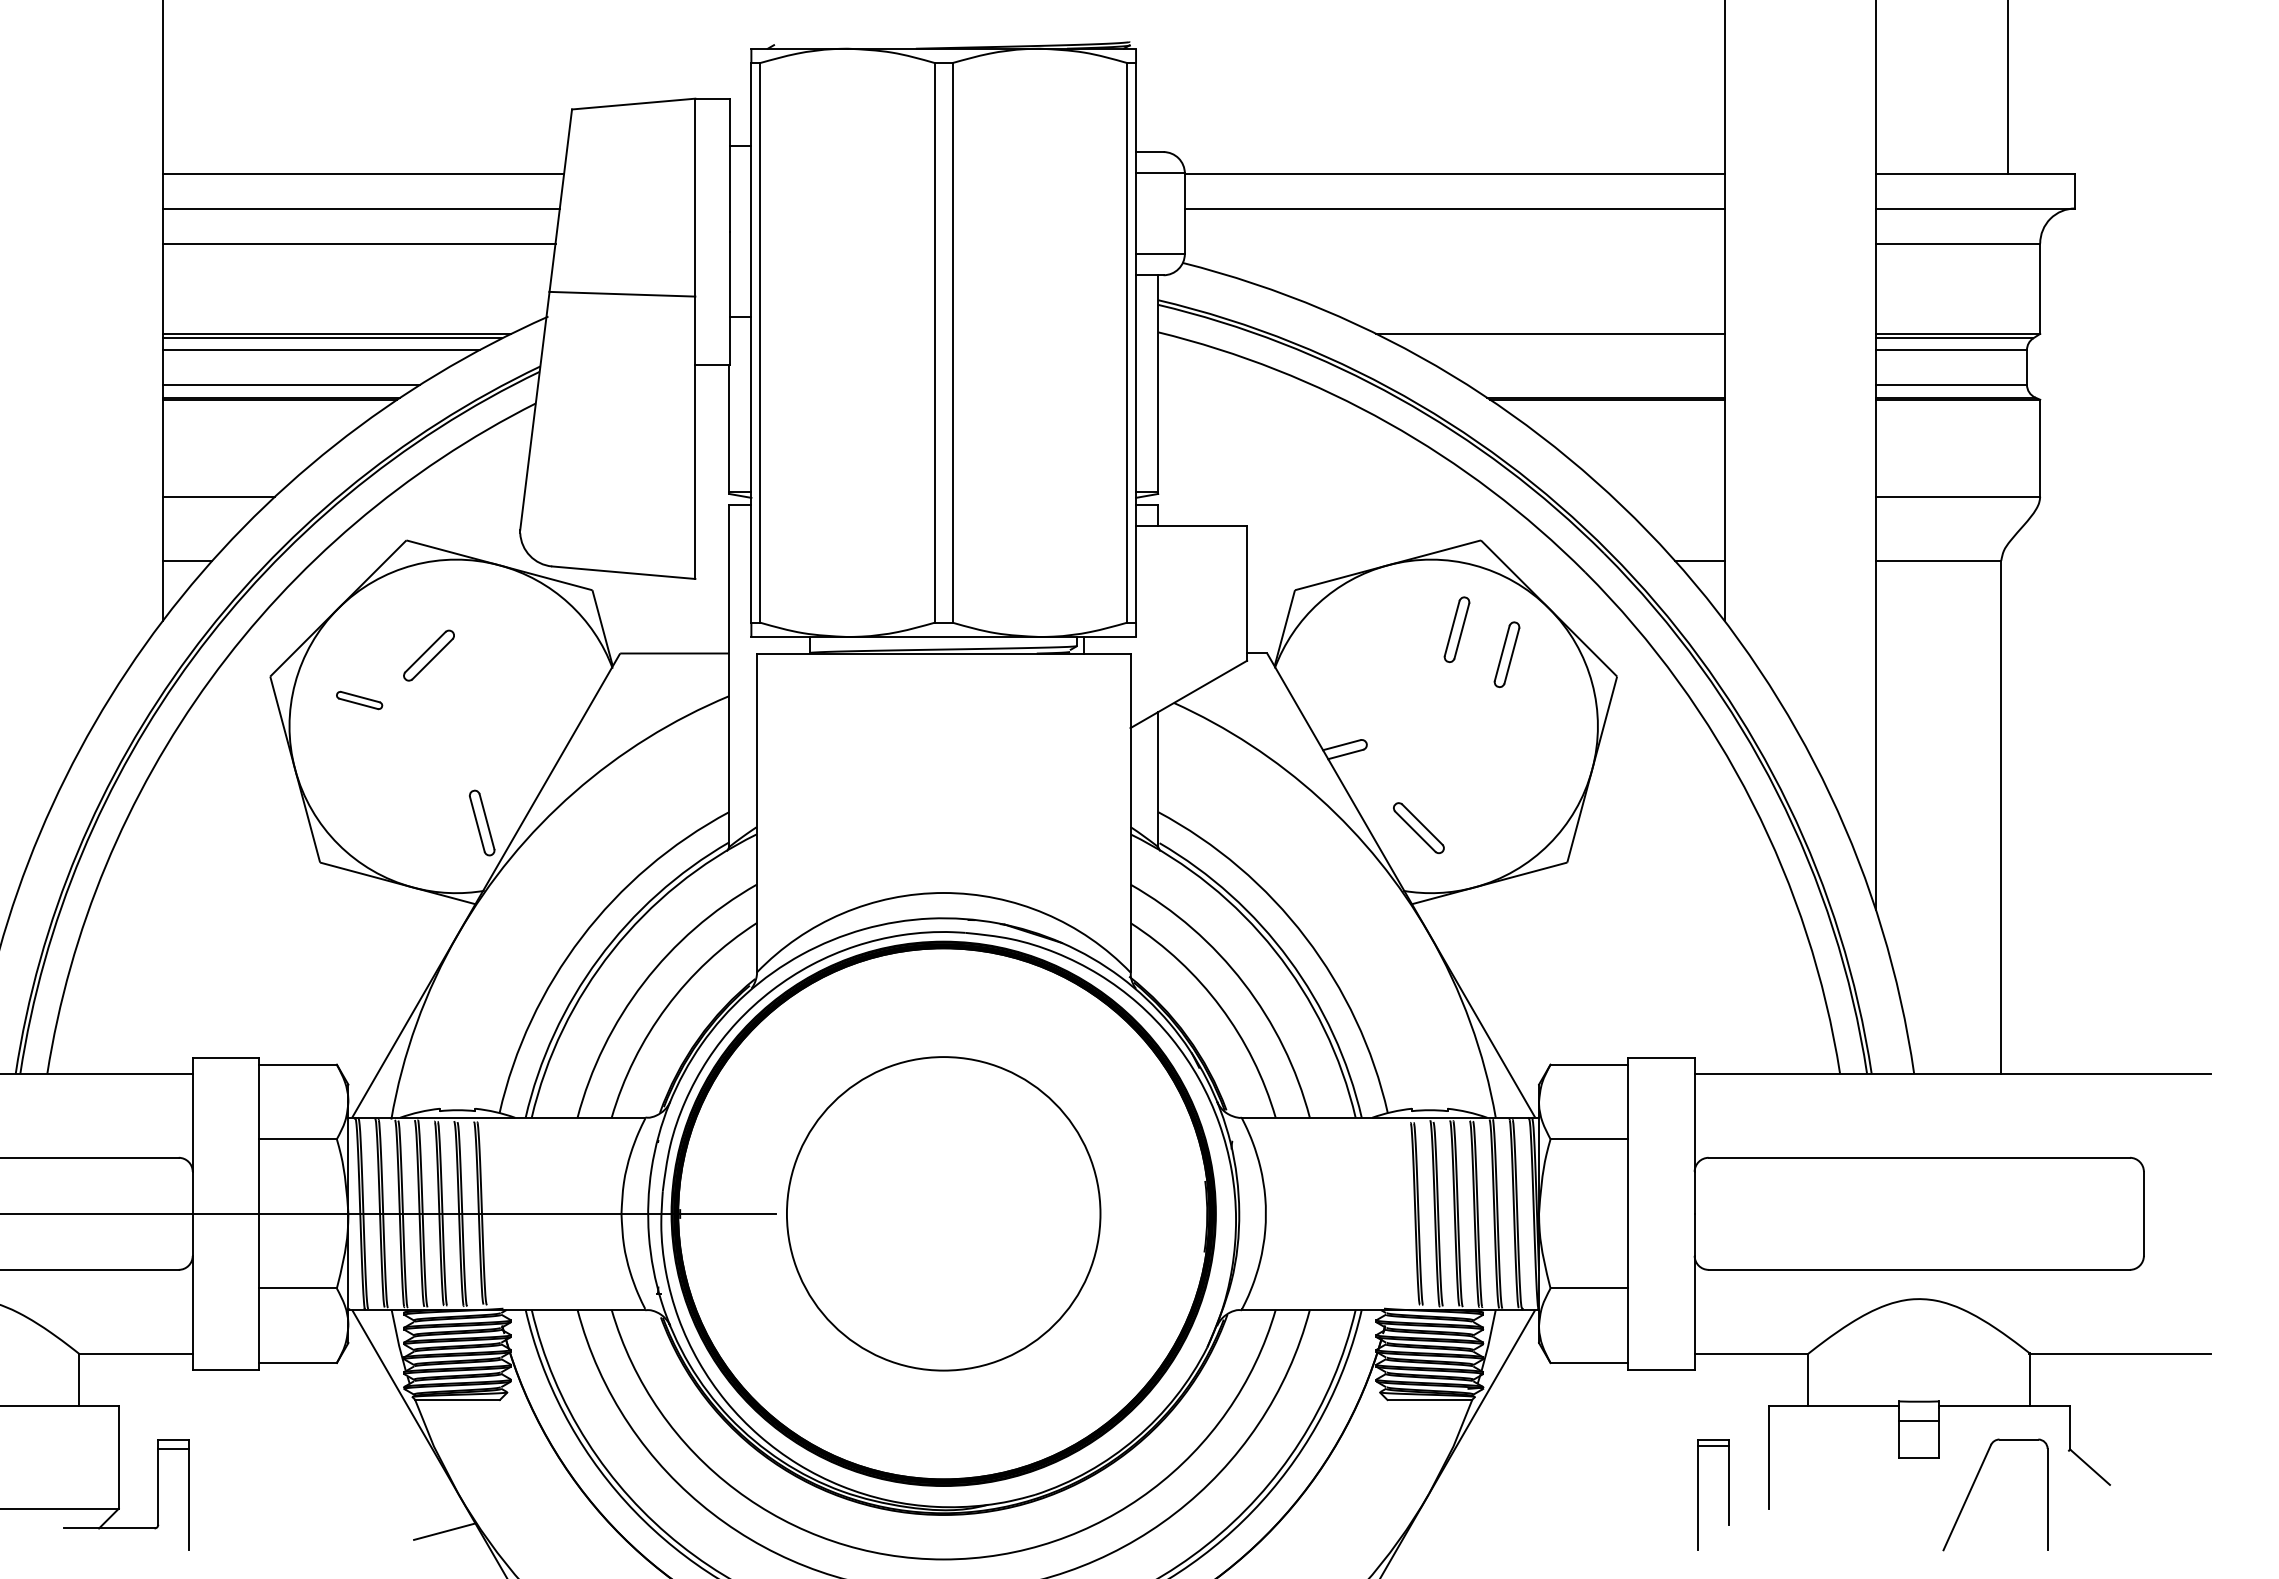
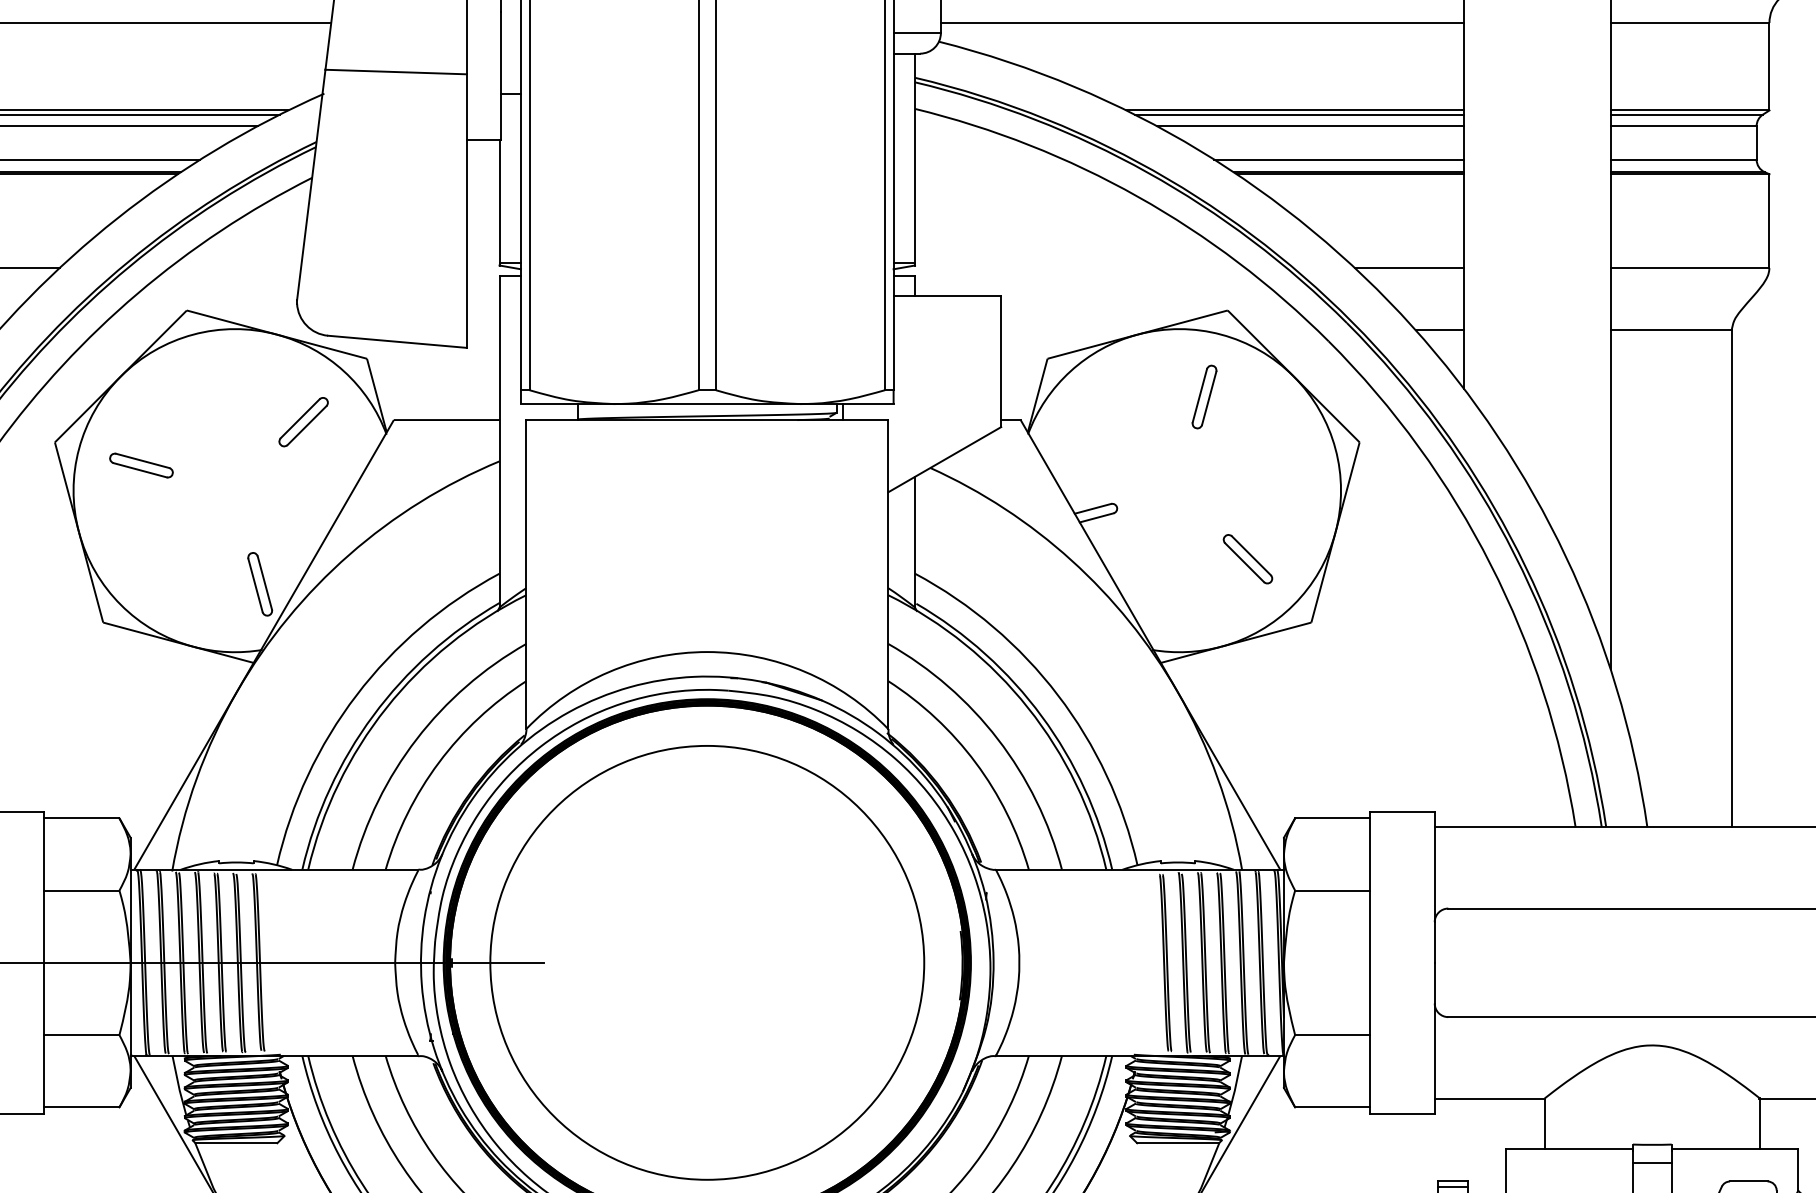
line: (1454, 243) -> (1202, 22), added
line: (1554, 338) -> (1298, 114), added
line: (1565, 350) -> (1309, 126), added
line: (1595, 384) -> (1338, 159), added
line: (1668, 496) -> (1409, 267), added
part: (1506, 654) -> (1252, 421), removed
part: (428, 655) -> (303, 421), moved
part: (359, 700) -> (141, 465), size x1.43
part: (1418, 828) -> (1247, 559), moved
circle: (943, 1213) -> (707, 962), size x1.43

